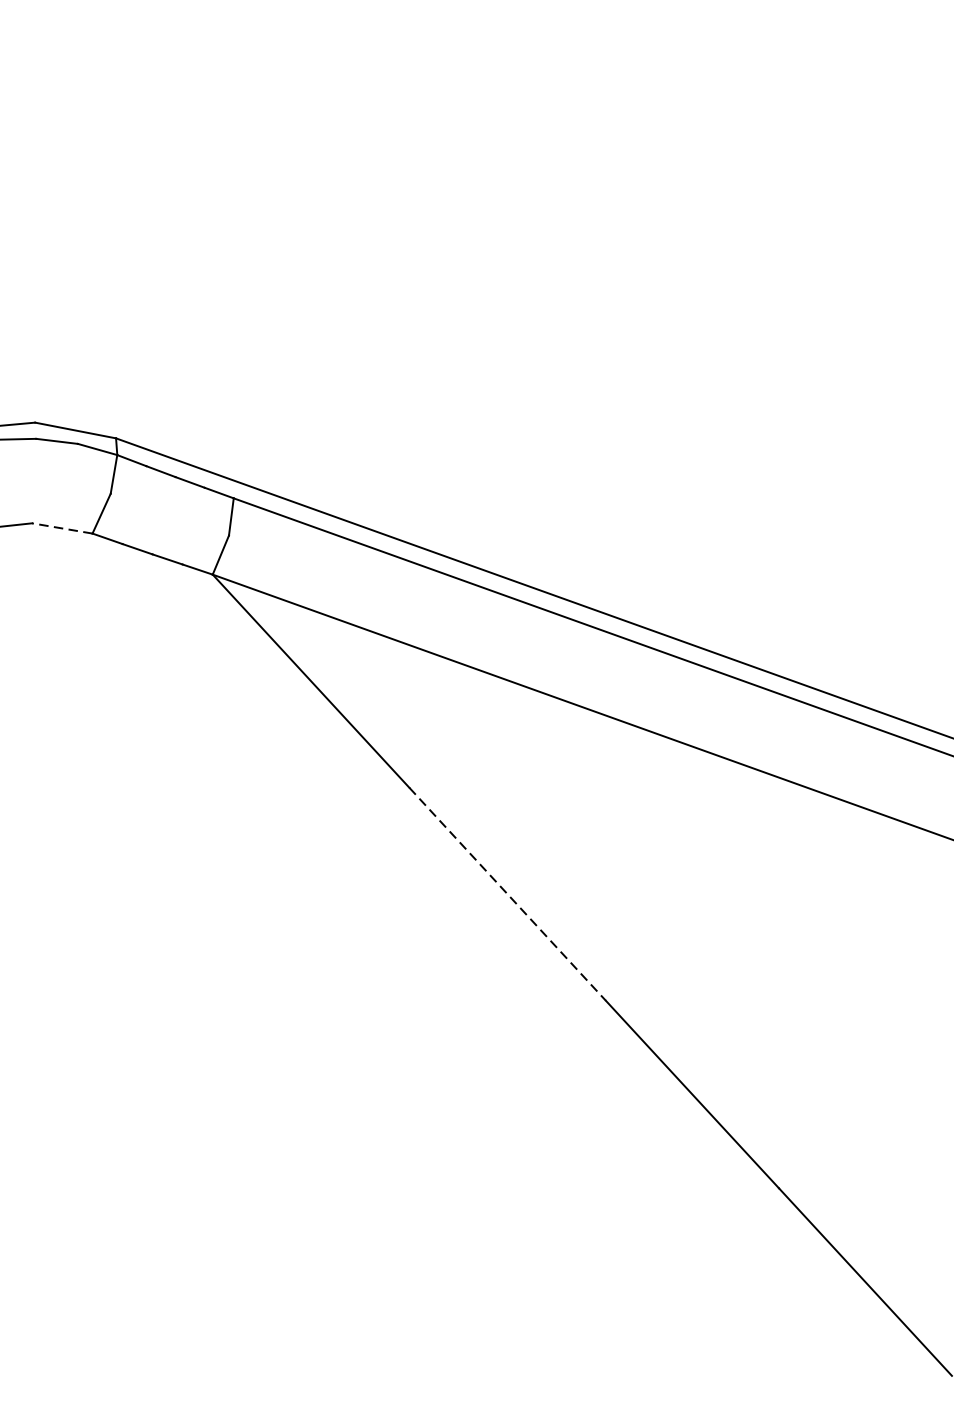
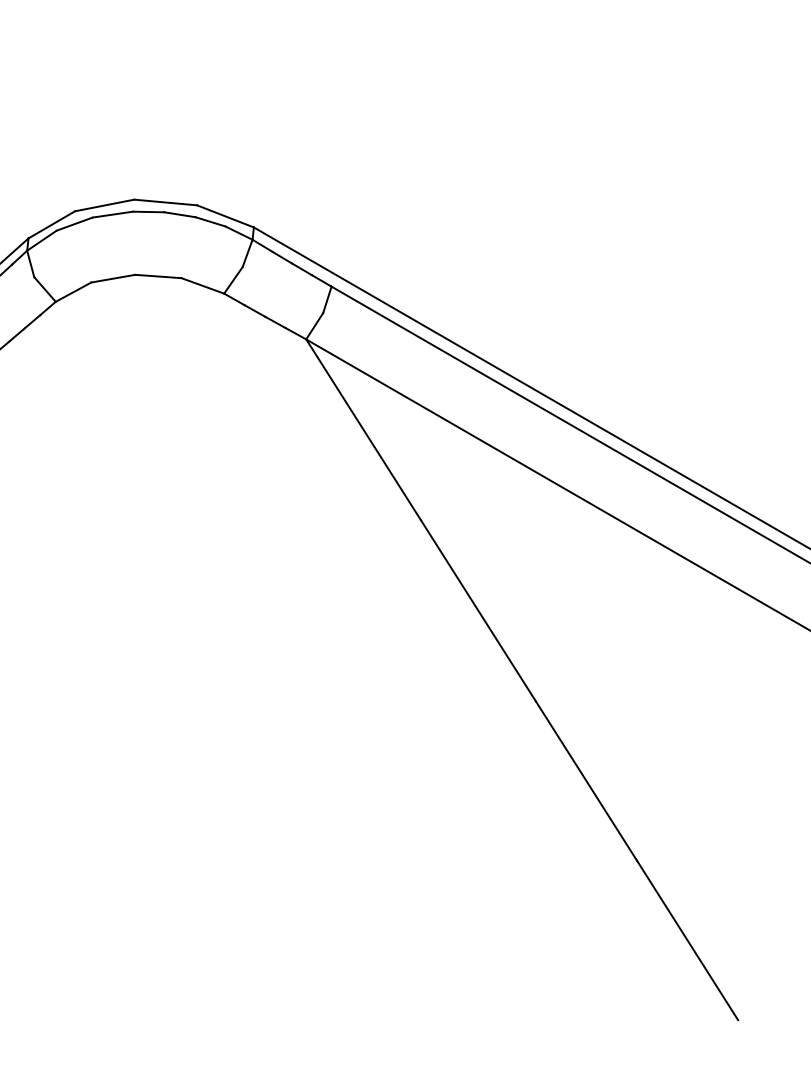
line: (61, 528) -> (202, 285), dashed -> solid
line: (507, 894) -> (478, 611), dashed -> solid

